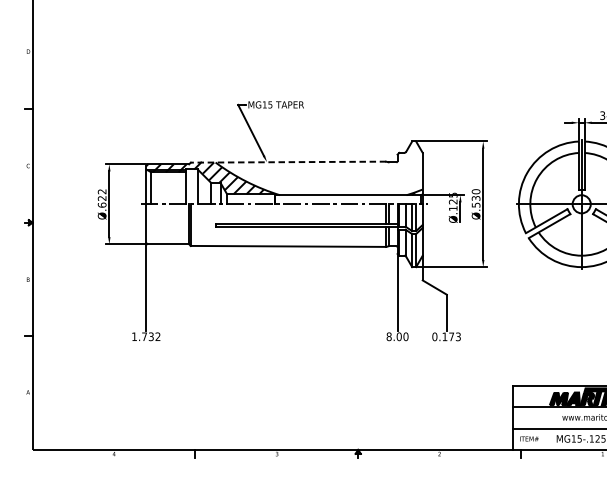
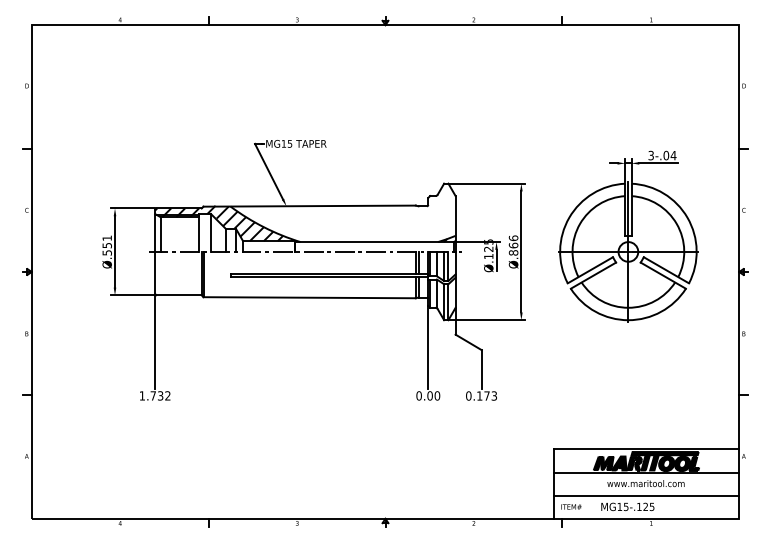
line: (288, 162) -> (309, 206), dashed -> solid
text: (101, 198) -> (106, 245), Ø.622 -> Ø.551
text: (476, 198) -> (513, 245), Ø.530 -> Ø.866
text: (388, 336) -> (418, 395), 8.00 -> 0.00

